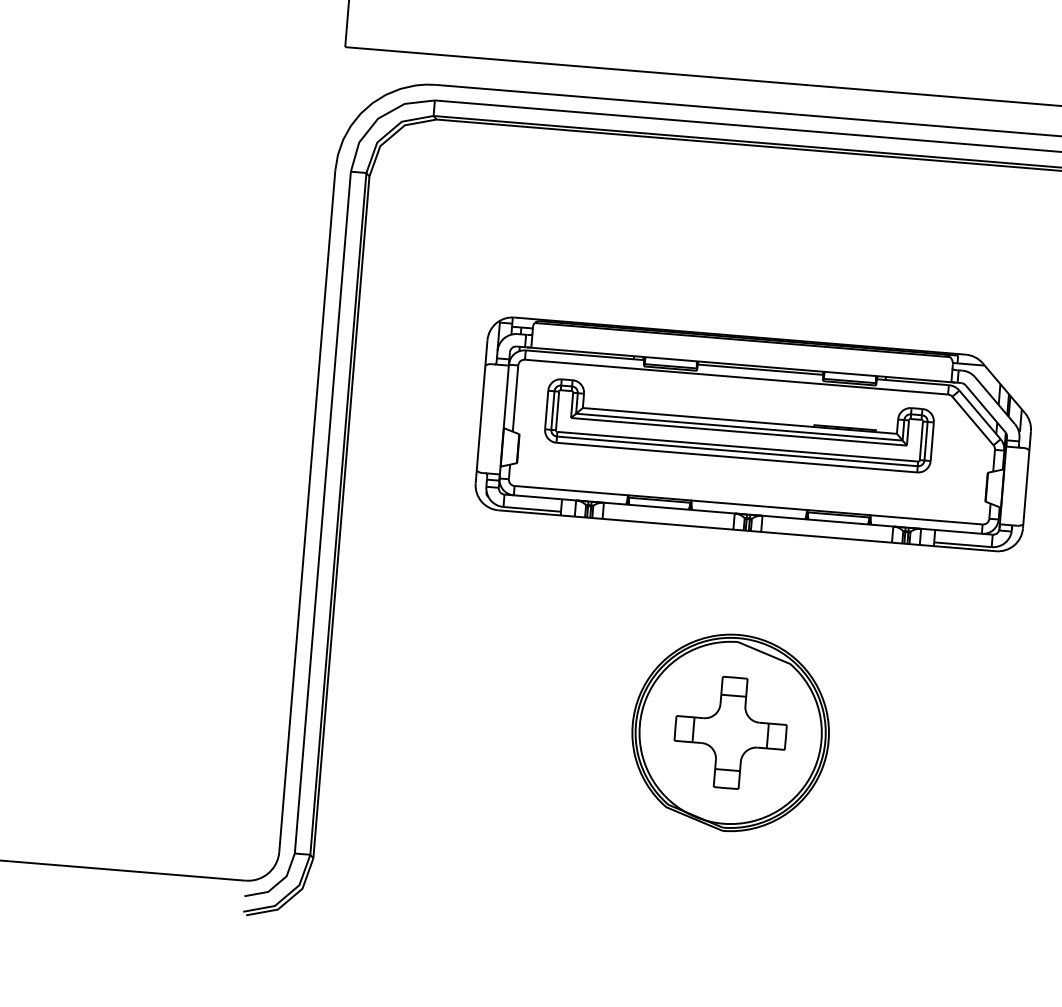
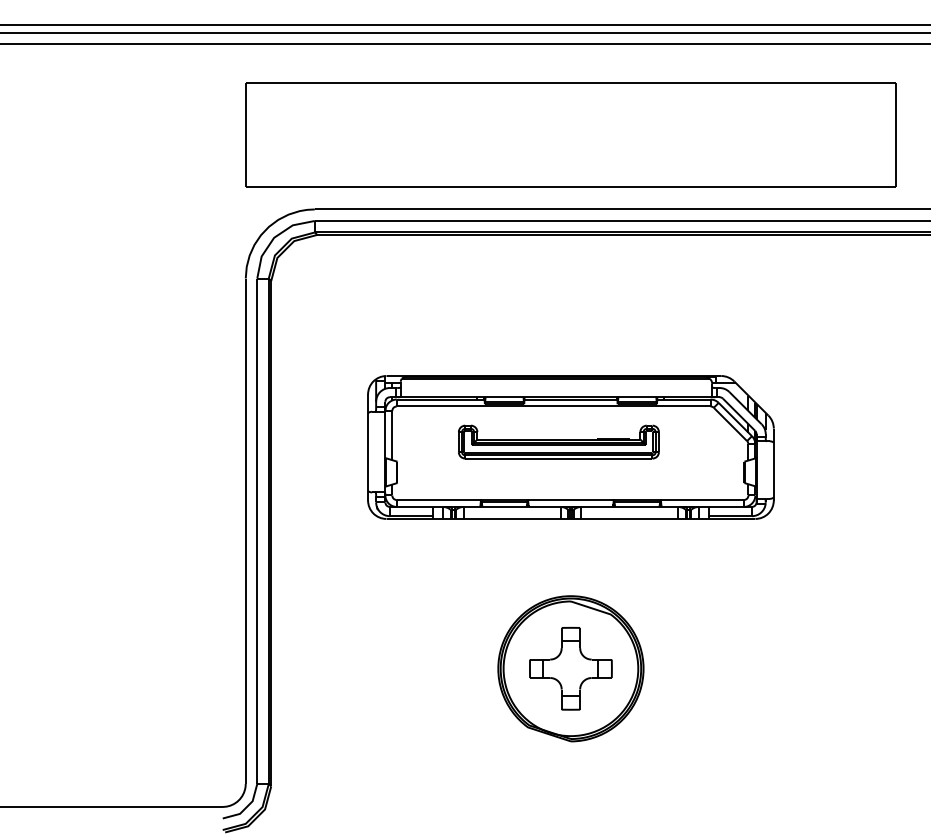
part: (739, 424) -> (558, 441), size x0.7

